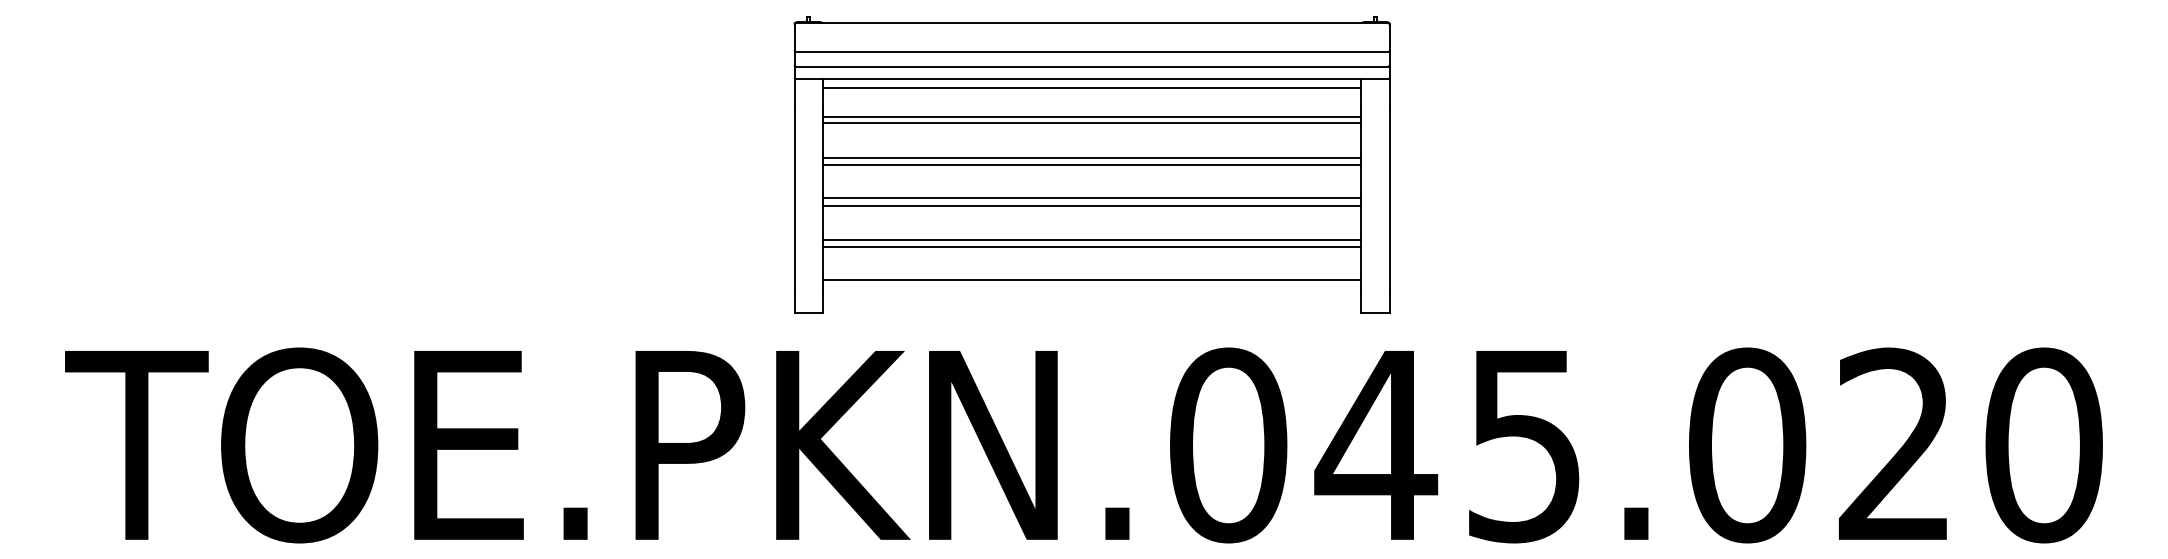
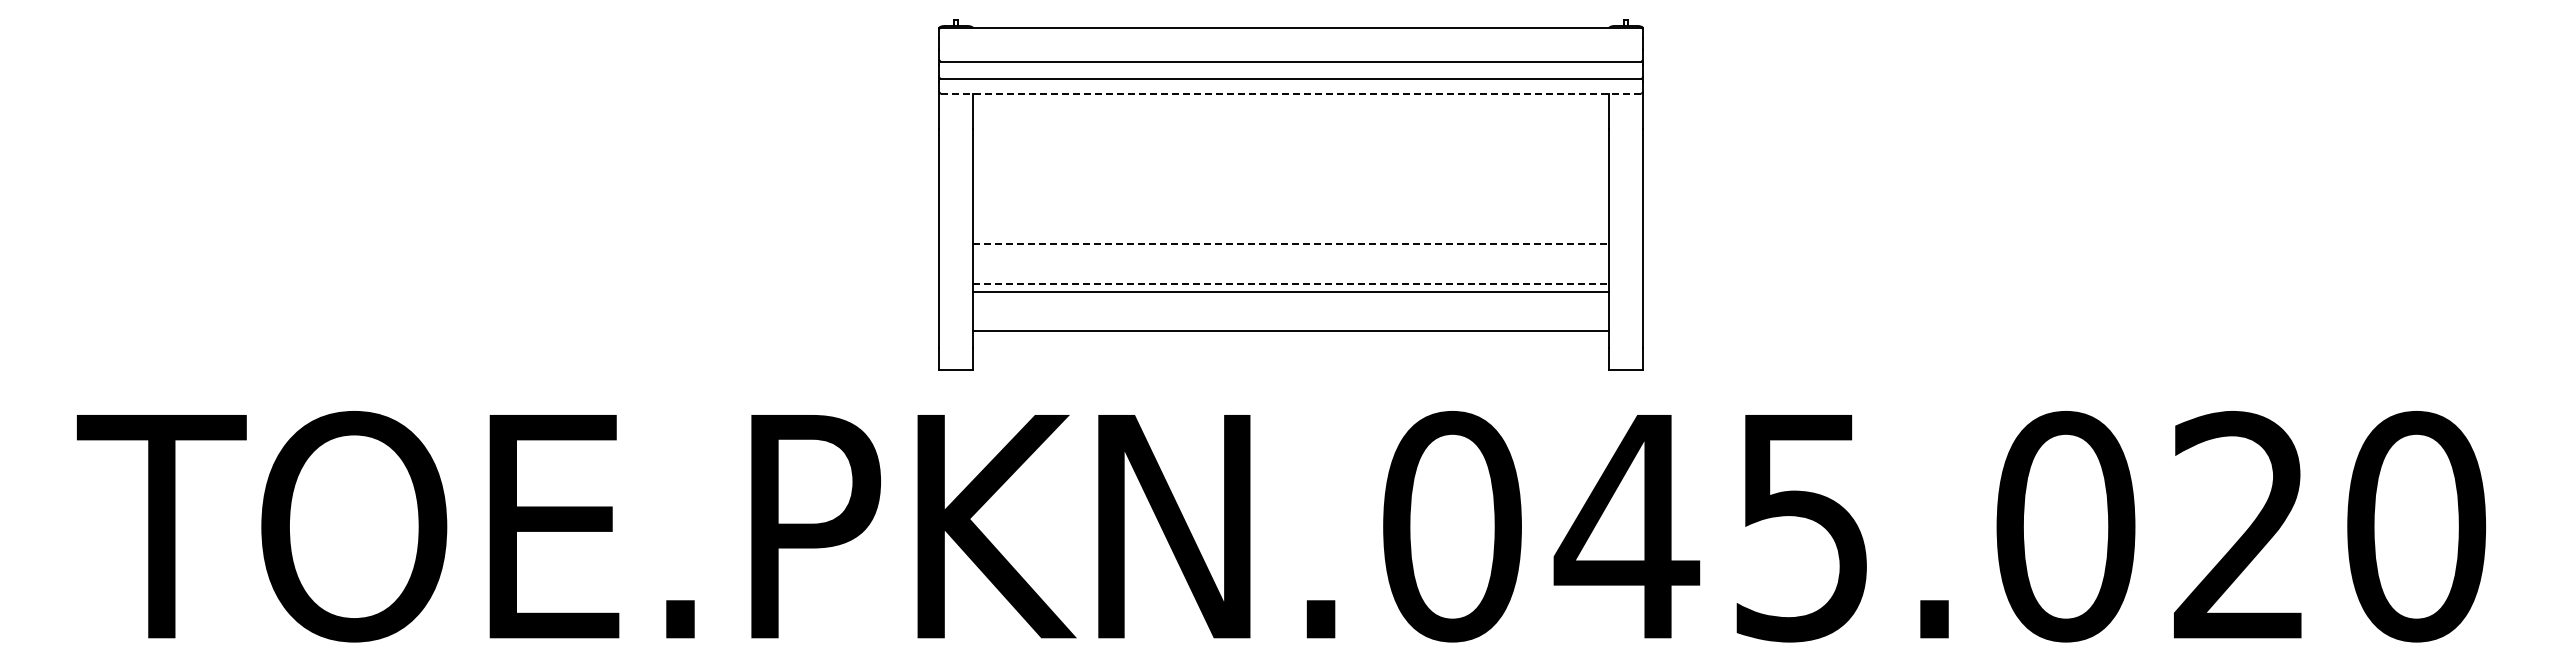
line: (1092, 79) -> (1291, 93), solid -> dashed
line: (1091, 87) -> (1290, 103), removed
line: (1091, 117) -> (1290, 138), removed
line: (1091, 123) -> (1290, 145), removed
line: (1091, 157) -> (1290, 186), removed
line: (1091, 164) -> (1290, 194), removed
line: (1091, 198) -> (1290, 234), removed
line: (1092, 205) -> (1291, 243), solid -> dashed
line: (1092, 239) -> (1291, 283), solid -> dashed

